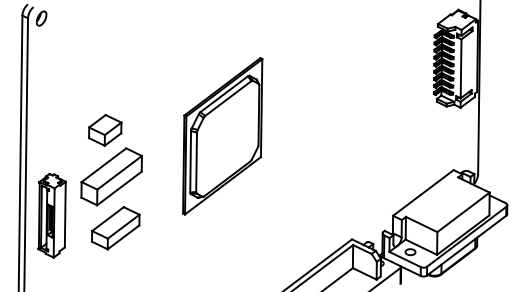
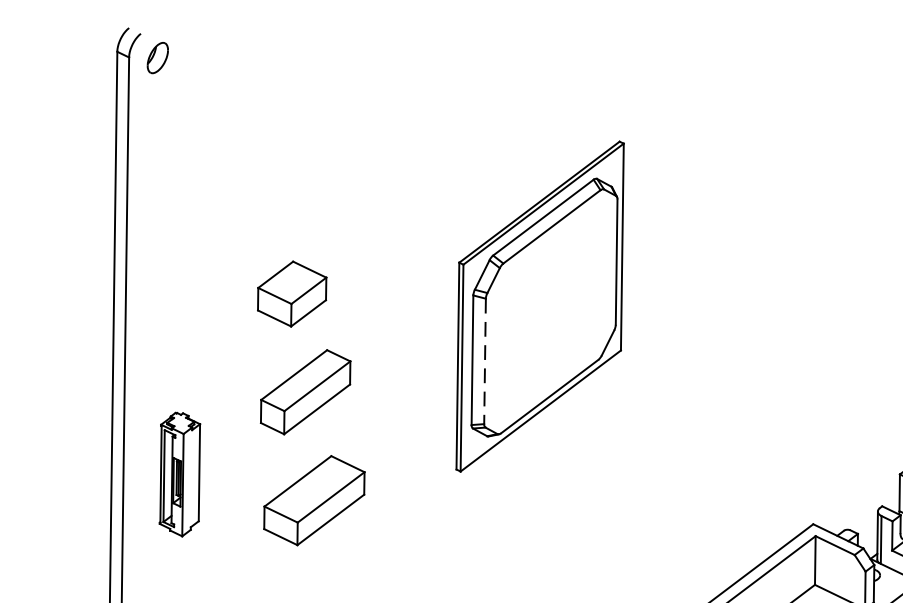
line: (196, 162) -> (484, 361), solid -> dashed
part: (111, 176) -> (305, 391), size x0.7
part: (51, 215) -> (178, 473), size x0.7

